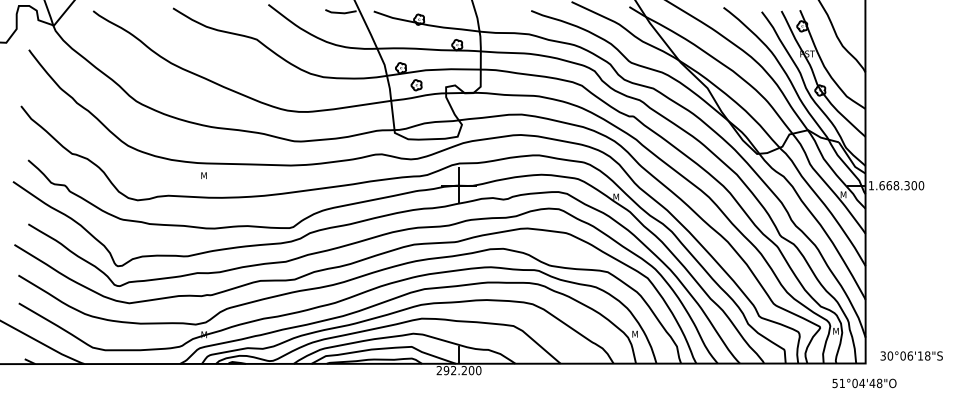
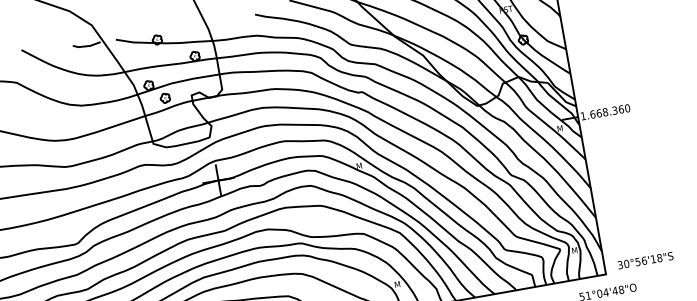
text: (914, 185) -> (621, 109), 1.668.300 -> 1.668.360
text: (902, 355) -> (637, 261), 30°06'18"S -> 30°56'18"S

